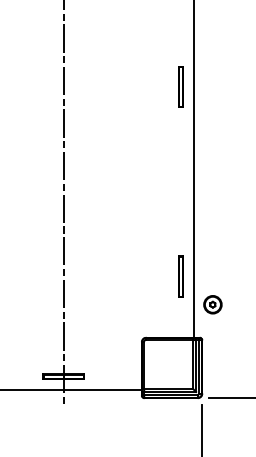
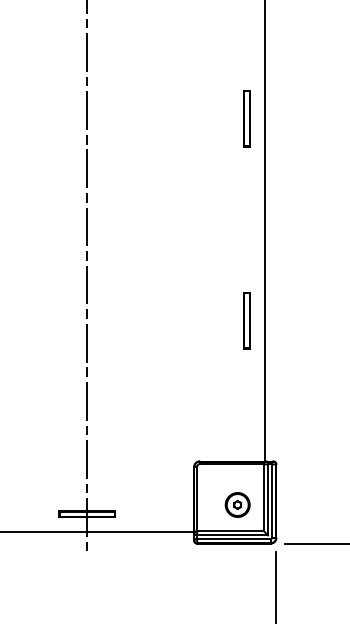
part: (180, 276) -> (246, 320), moved
part: (212, 304) -> (237, 504), moved

